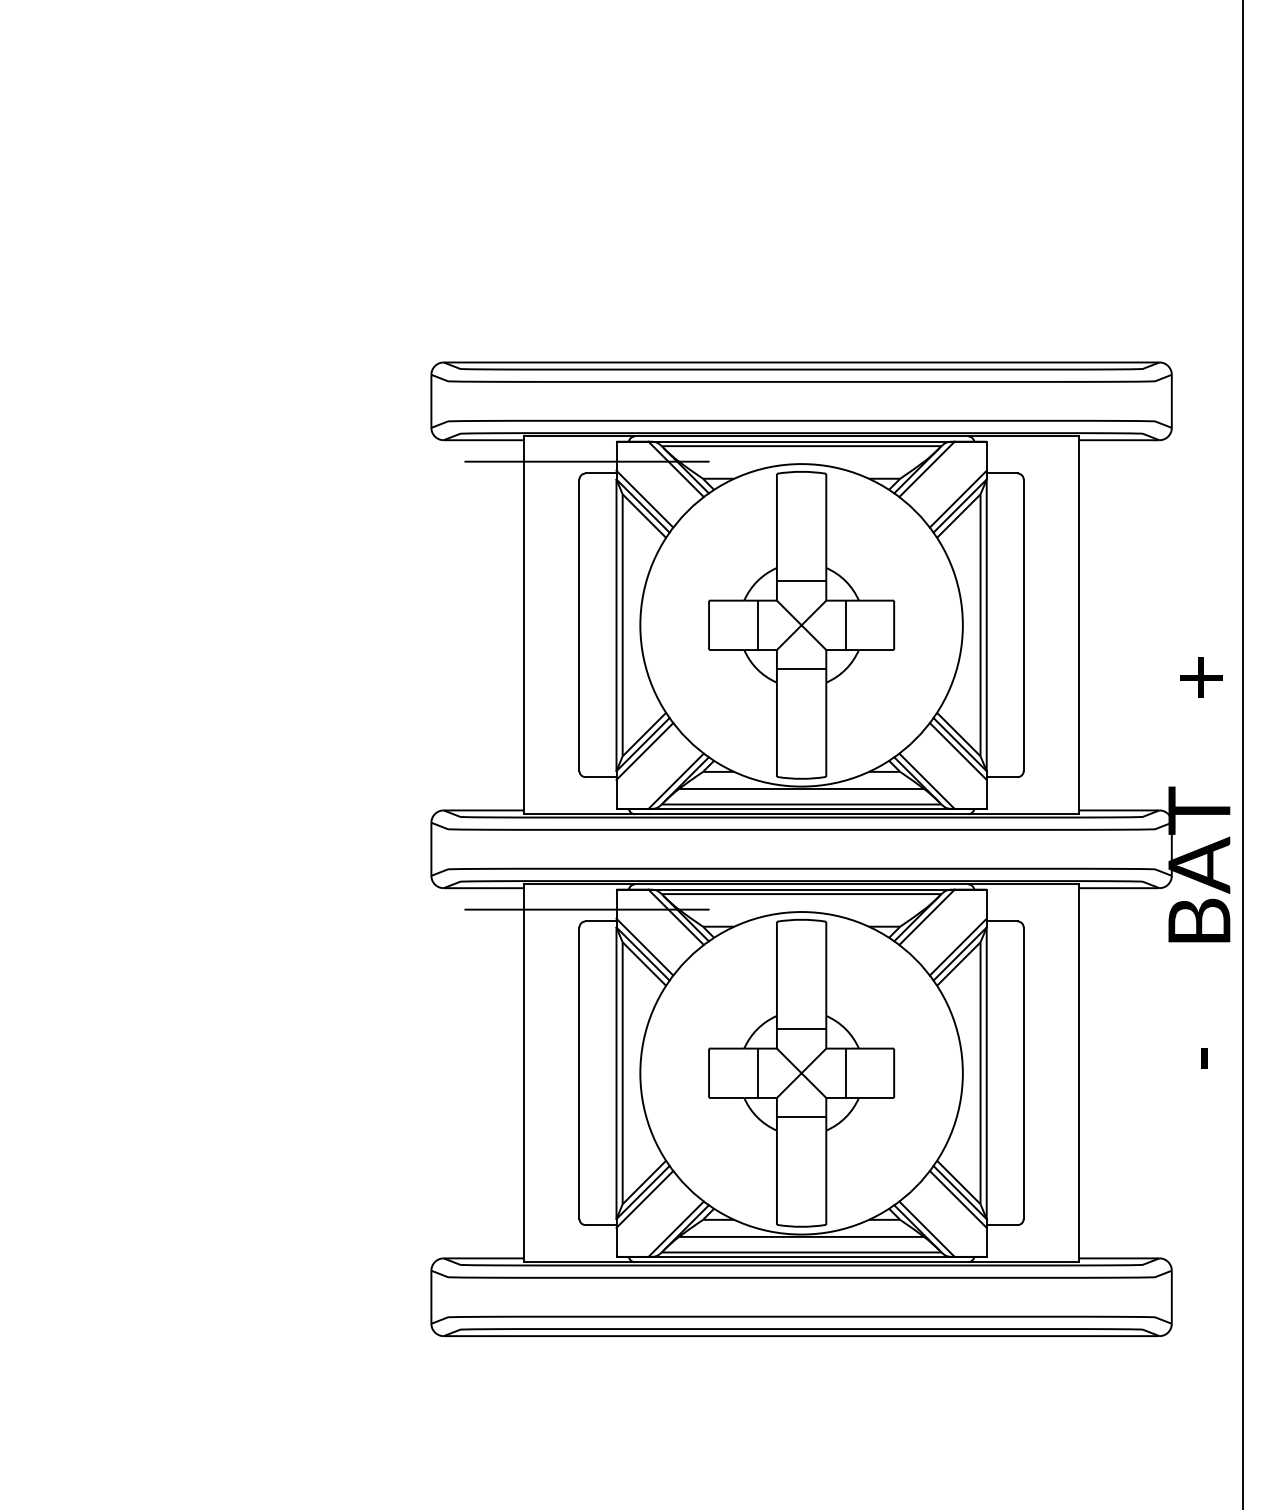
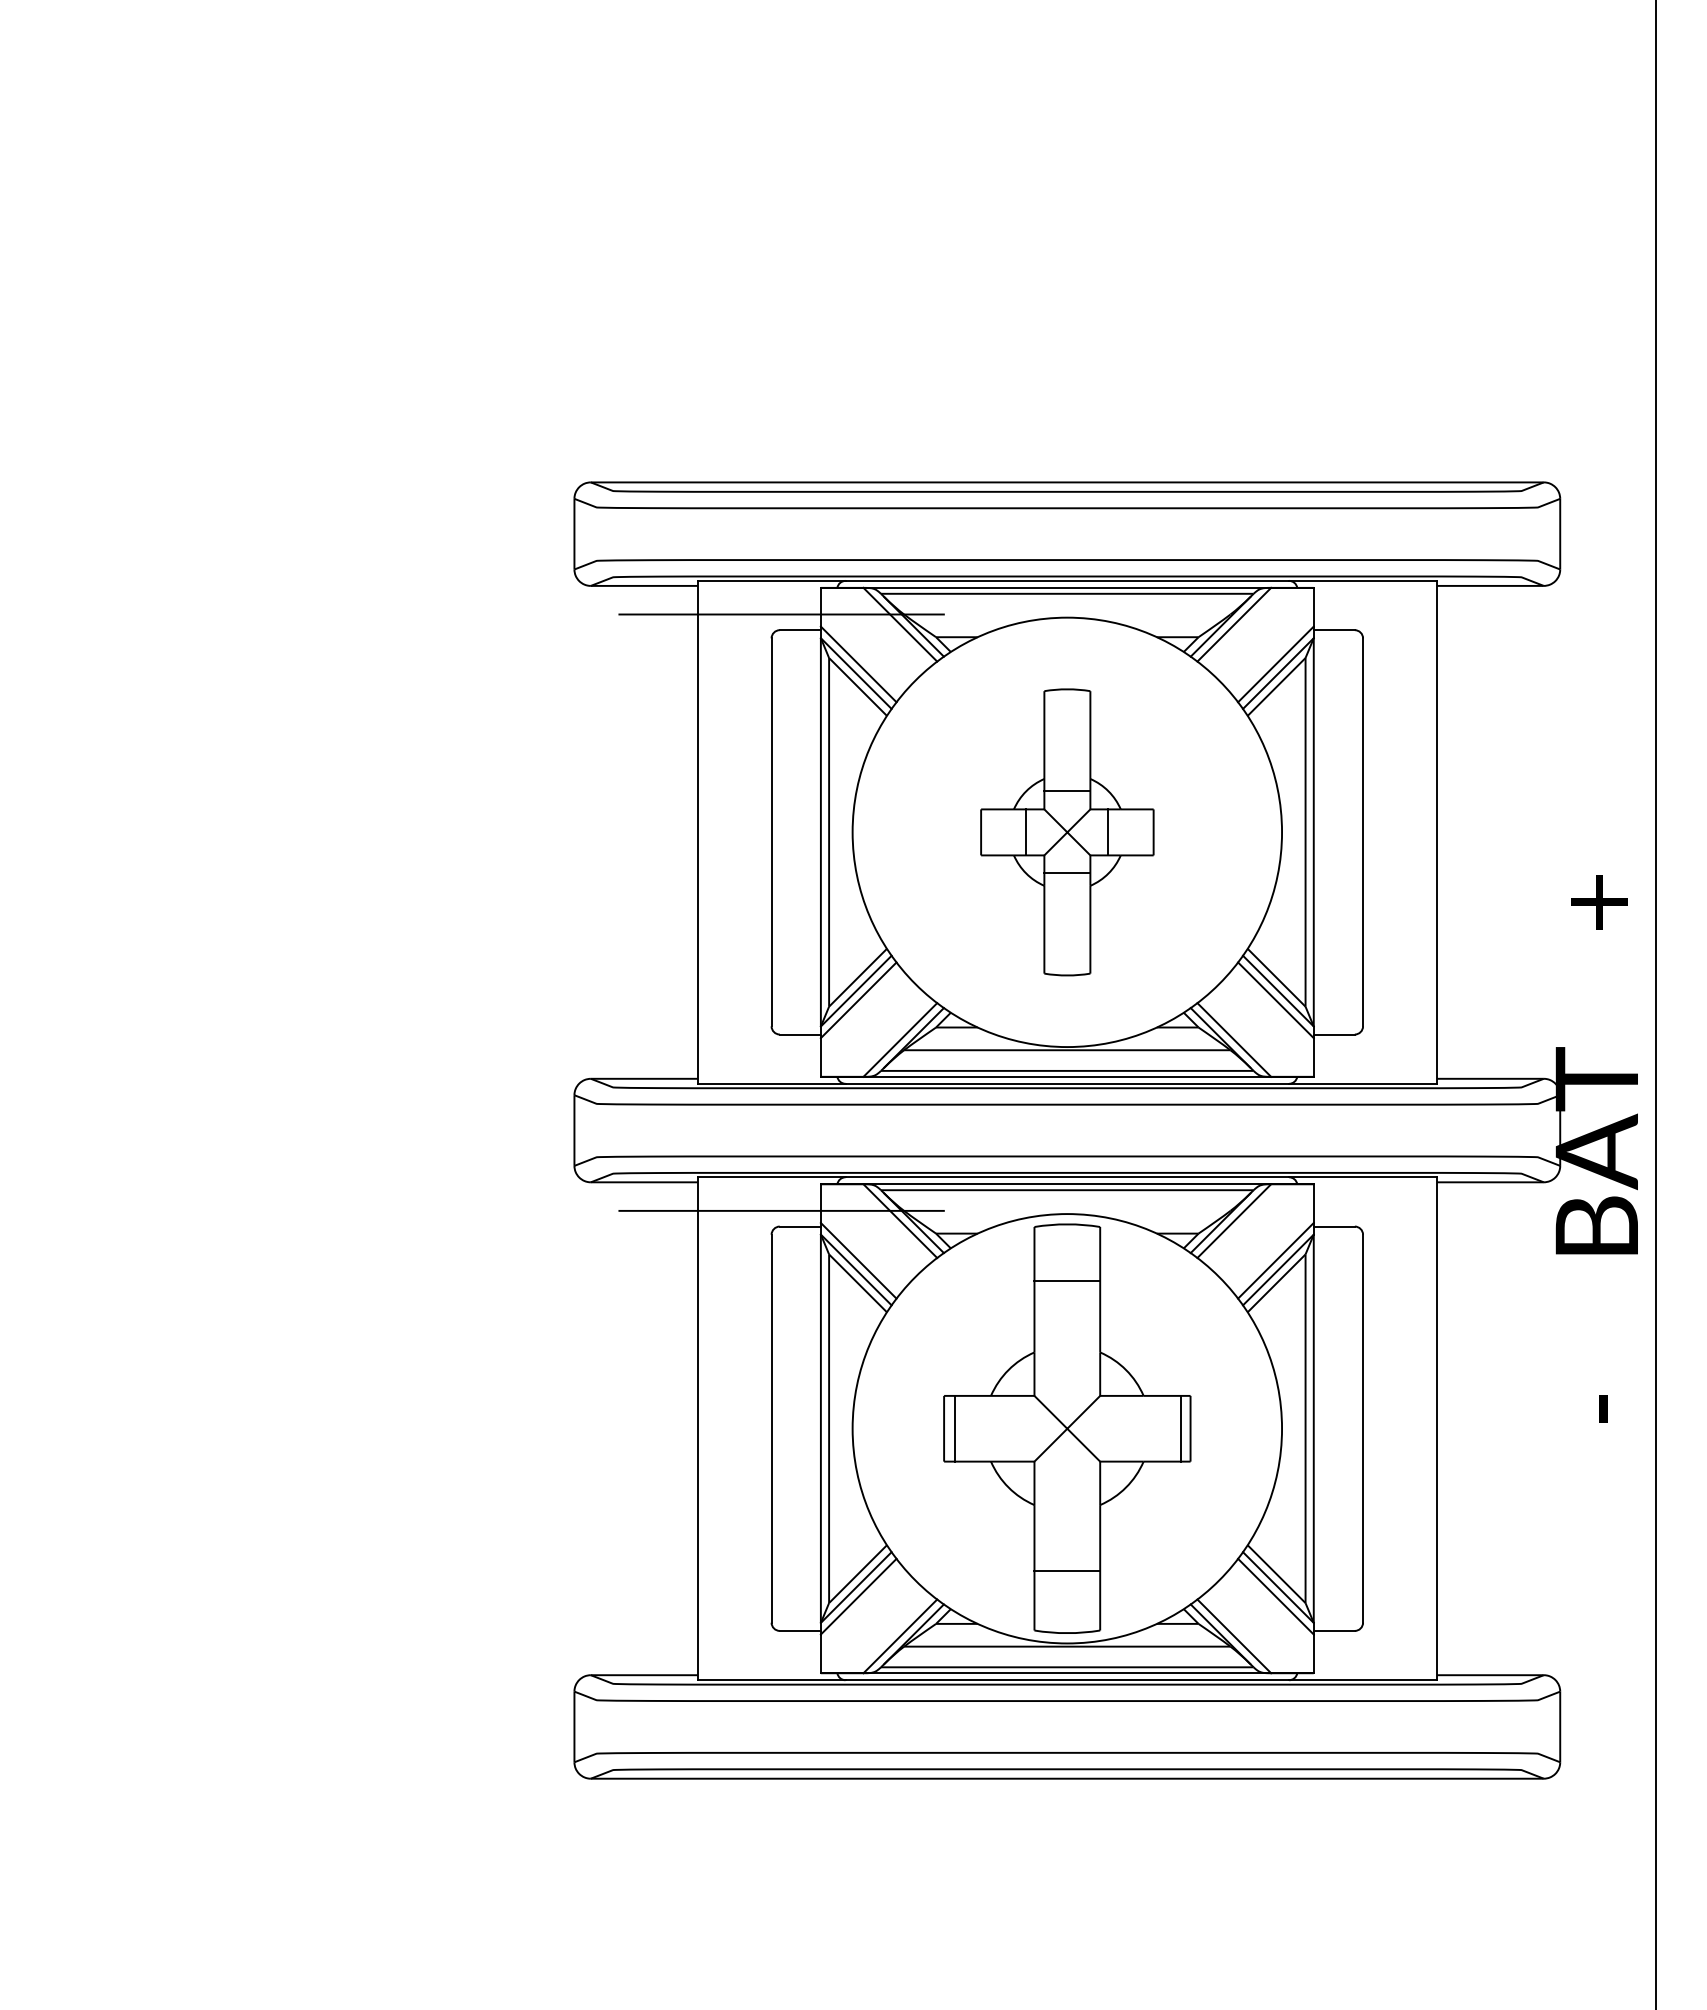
part: (801, 625) -> (1067, 832), size x0.7
line: (801, 1029) -> (1067, 1281), moved
line: (757, 1073) -> (954, 1428), moved
line: (845, 1073) -> (1180, 1428), moved
line: (801, 1117) -> (1067, 1571), moved

